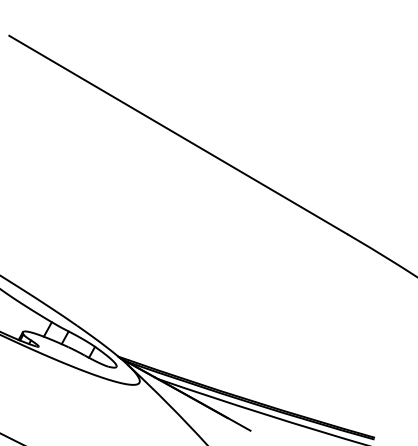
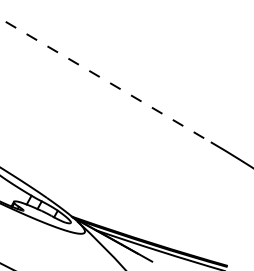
line: (178, 135) -> (108, 82), solid -> dashed

